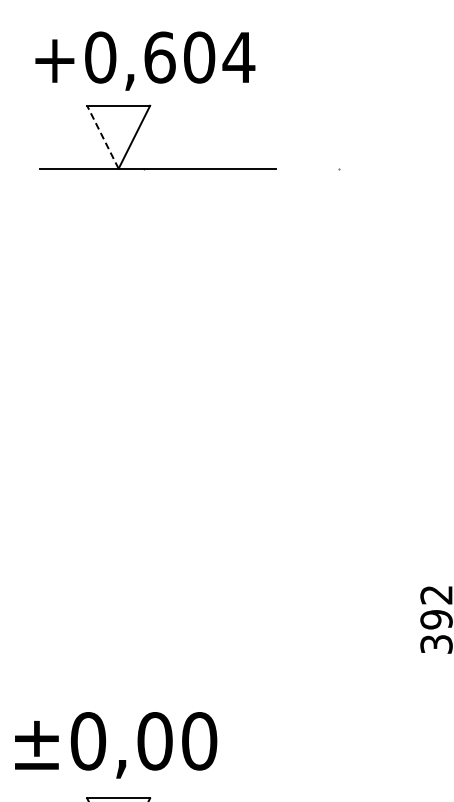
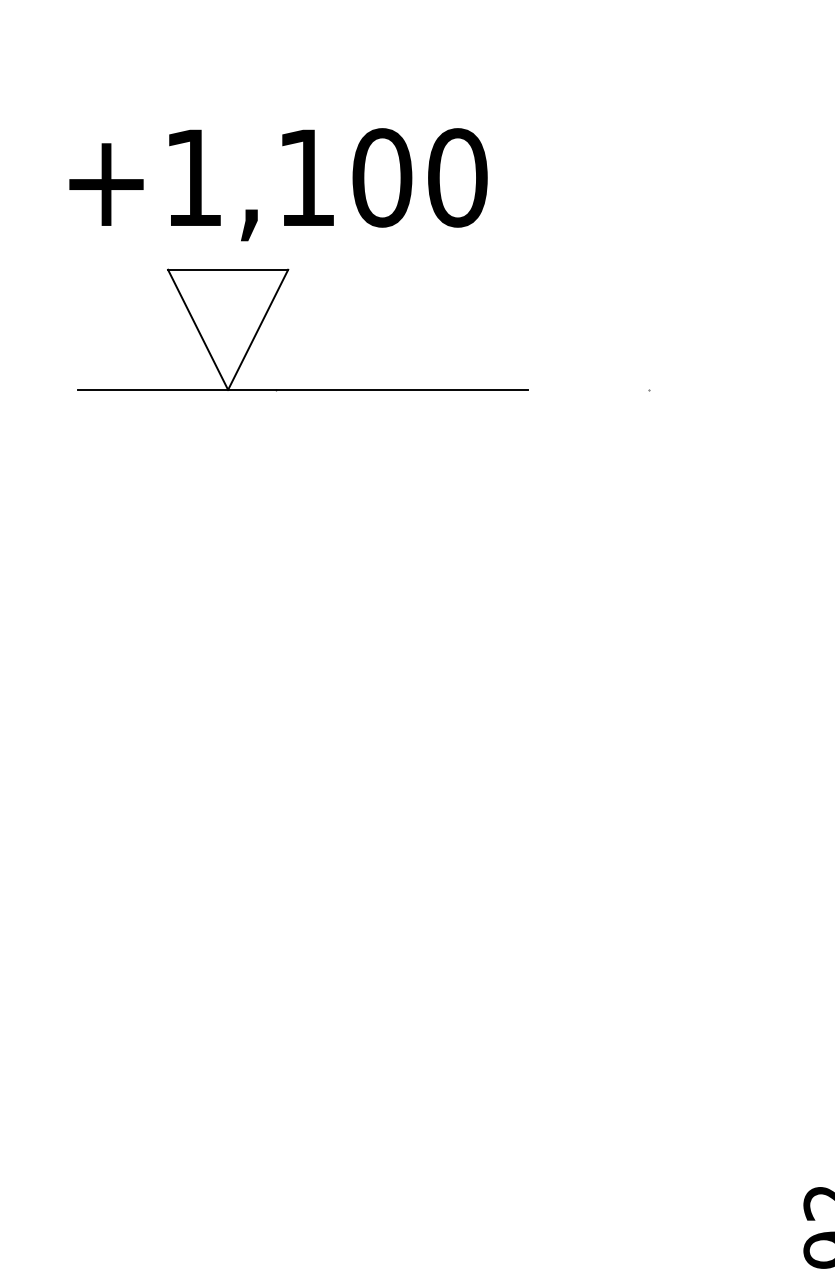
text: (170, 57) -> (327, 177), +0,604 -> +1,100
line: (102, 136) -> (197, 328), dashed -> solid

